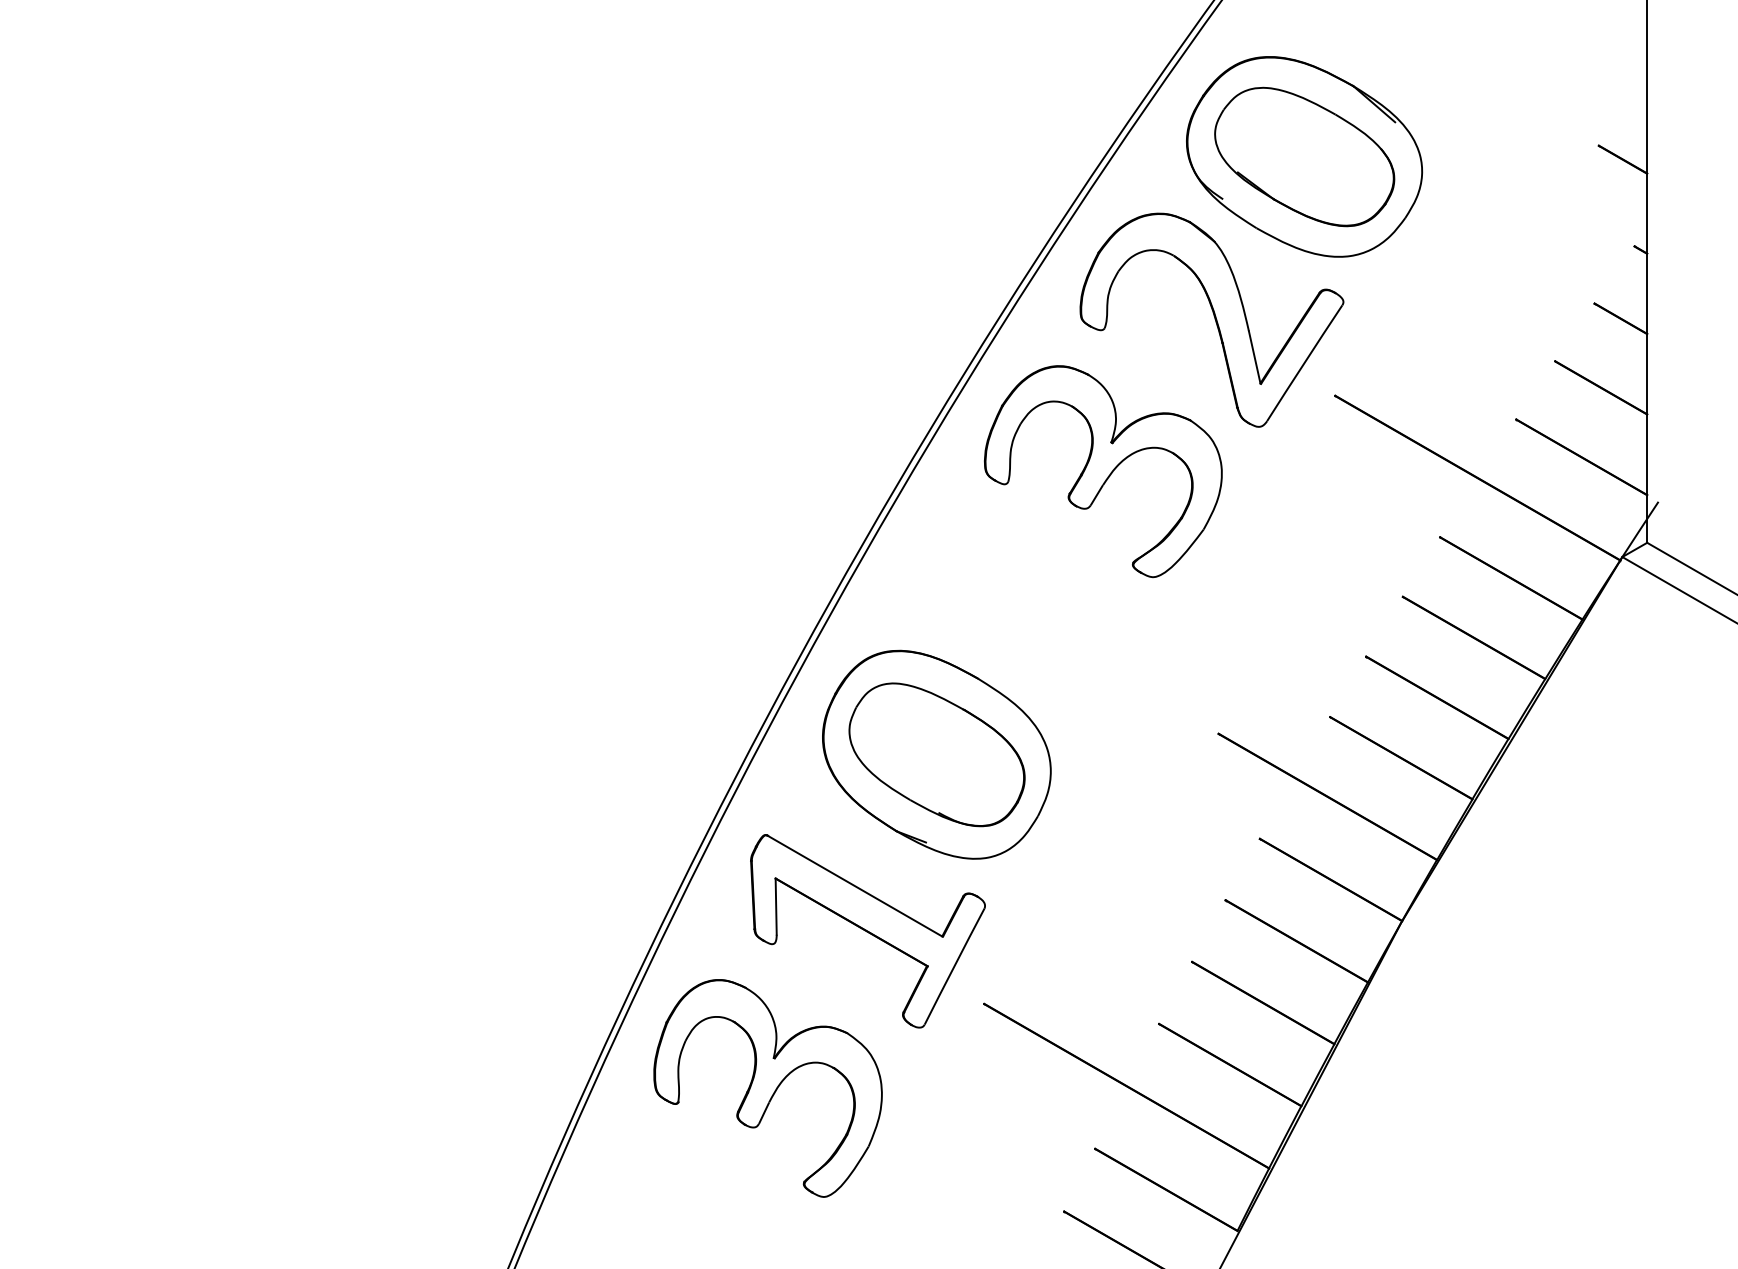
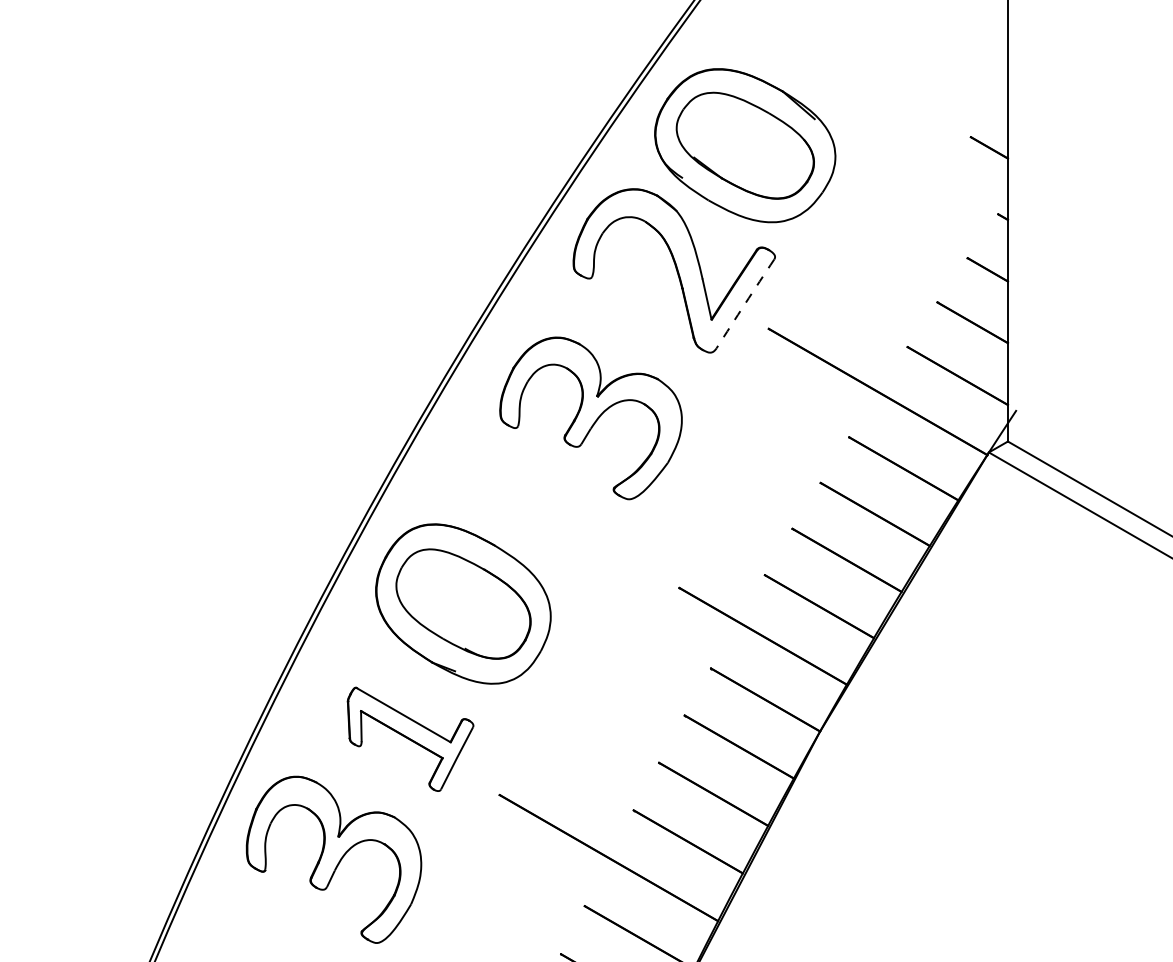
arc: (1304, 363) -> (745, 304), solid -> dashed
part: (1103, 471) -> (591, 418), moved
part: (867, 931) -> (410, 739), size x0.7

